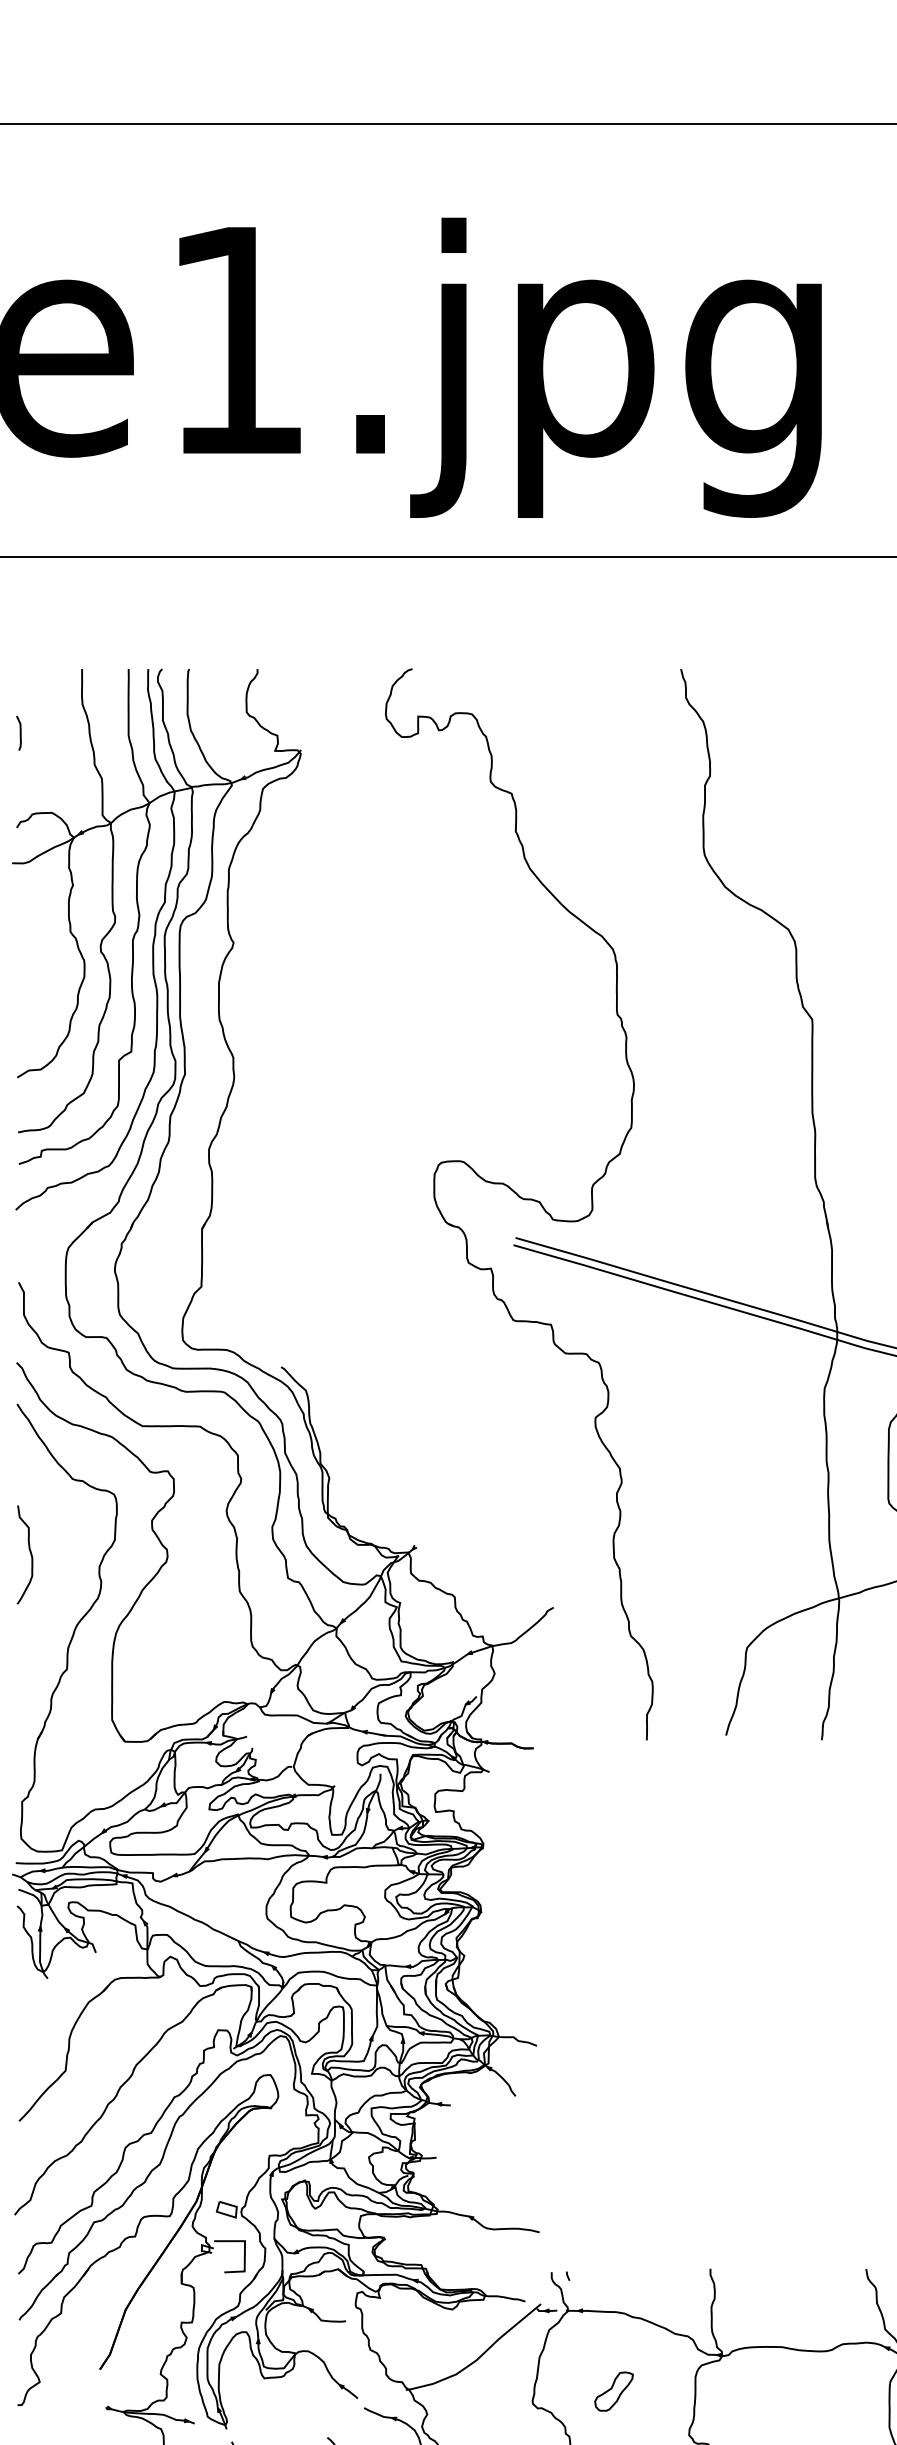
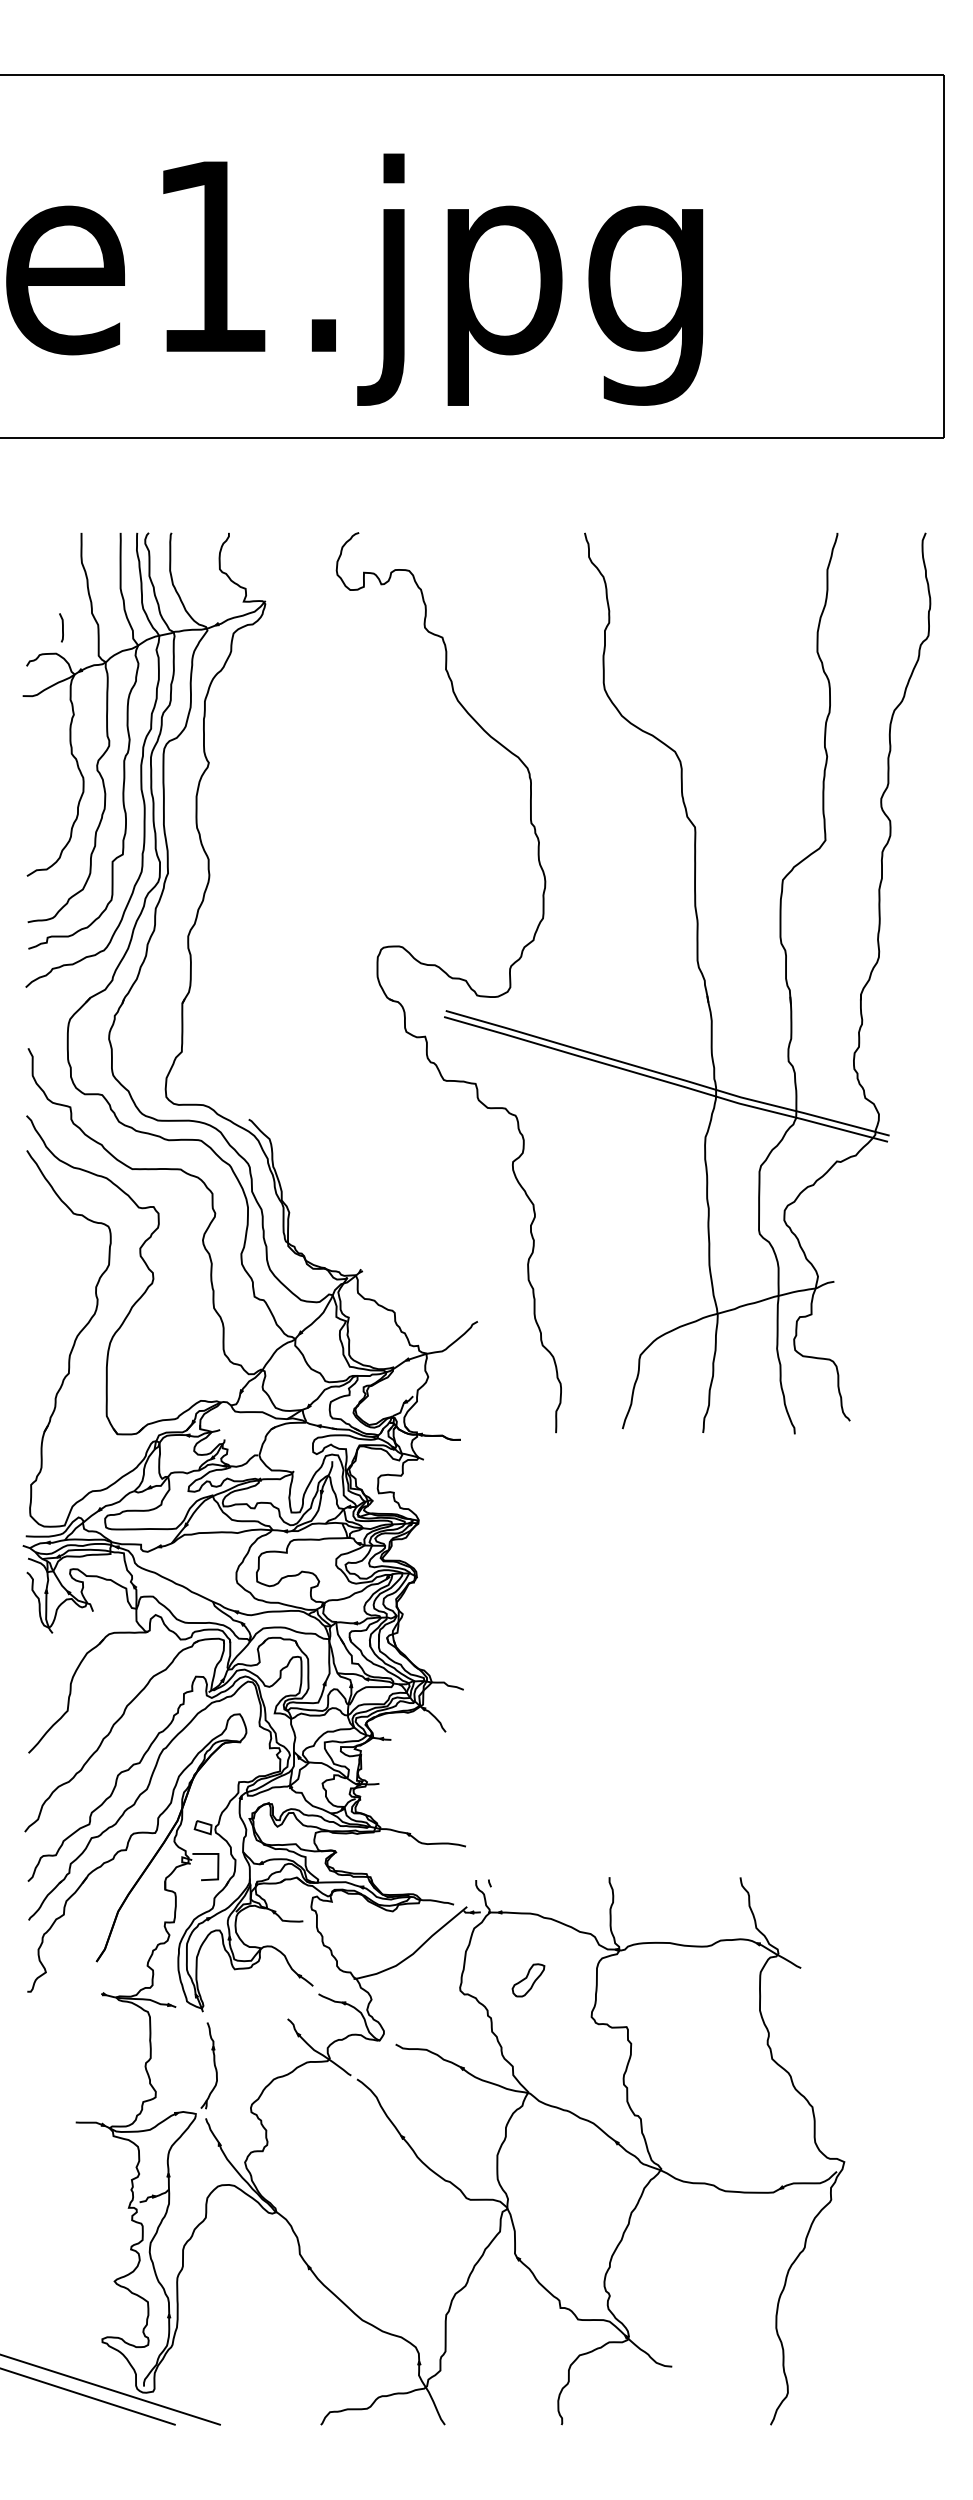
curve: (20, 732) -> (62, 627), moved
curve: (29, 1553) -> (37, 1276), removed

